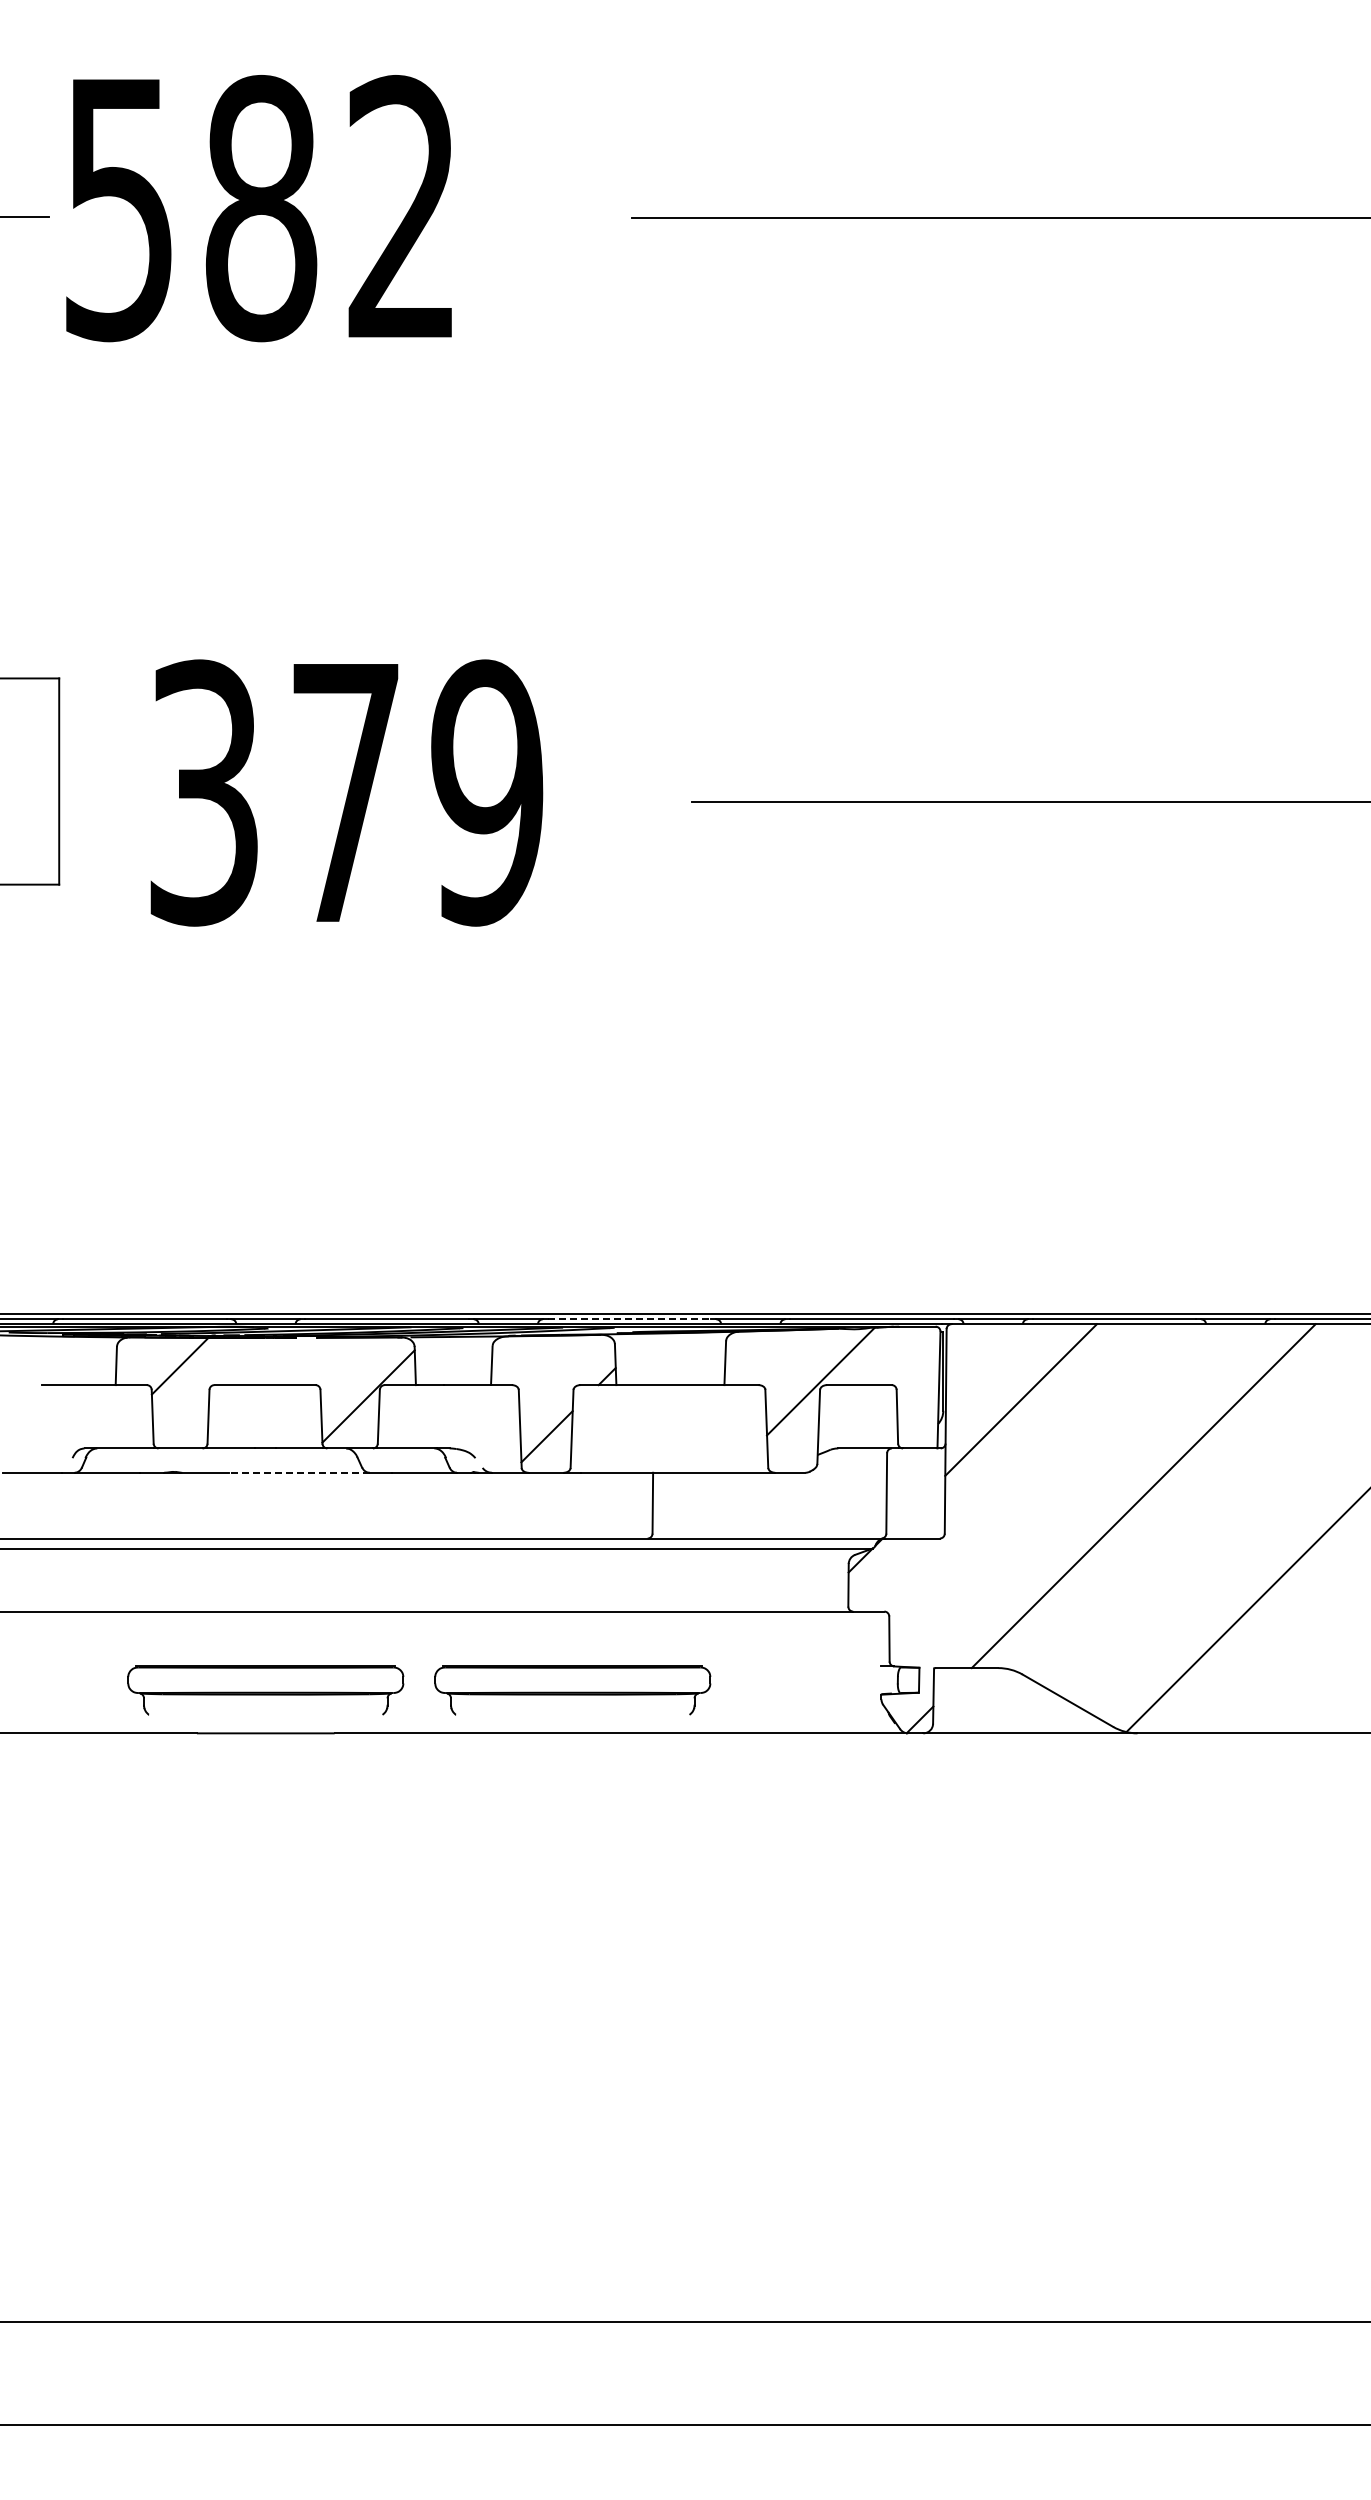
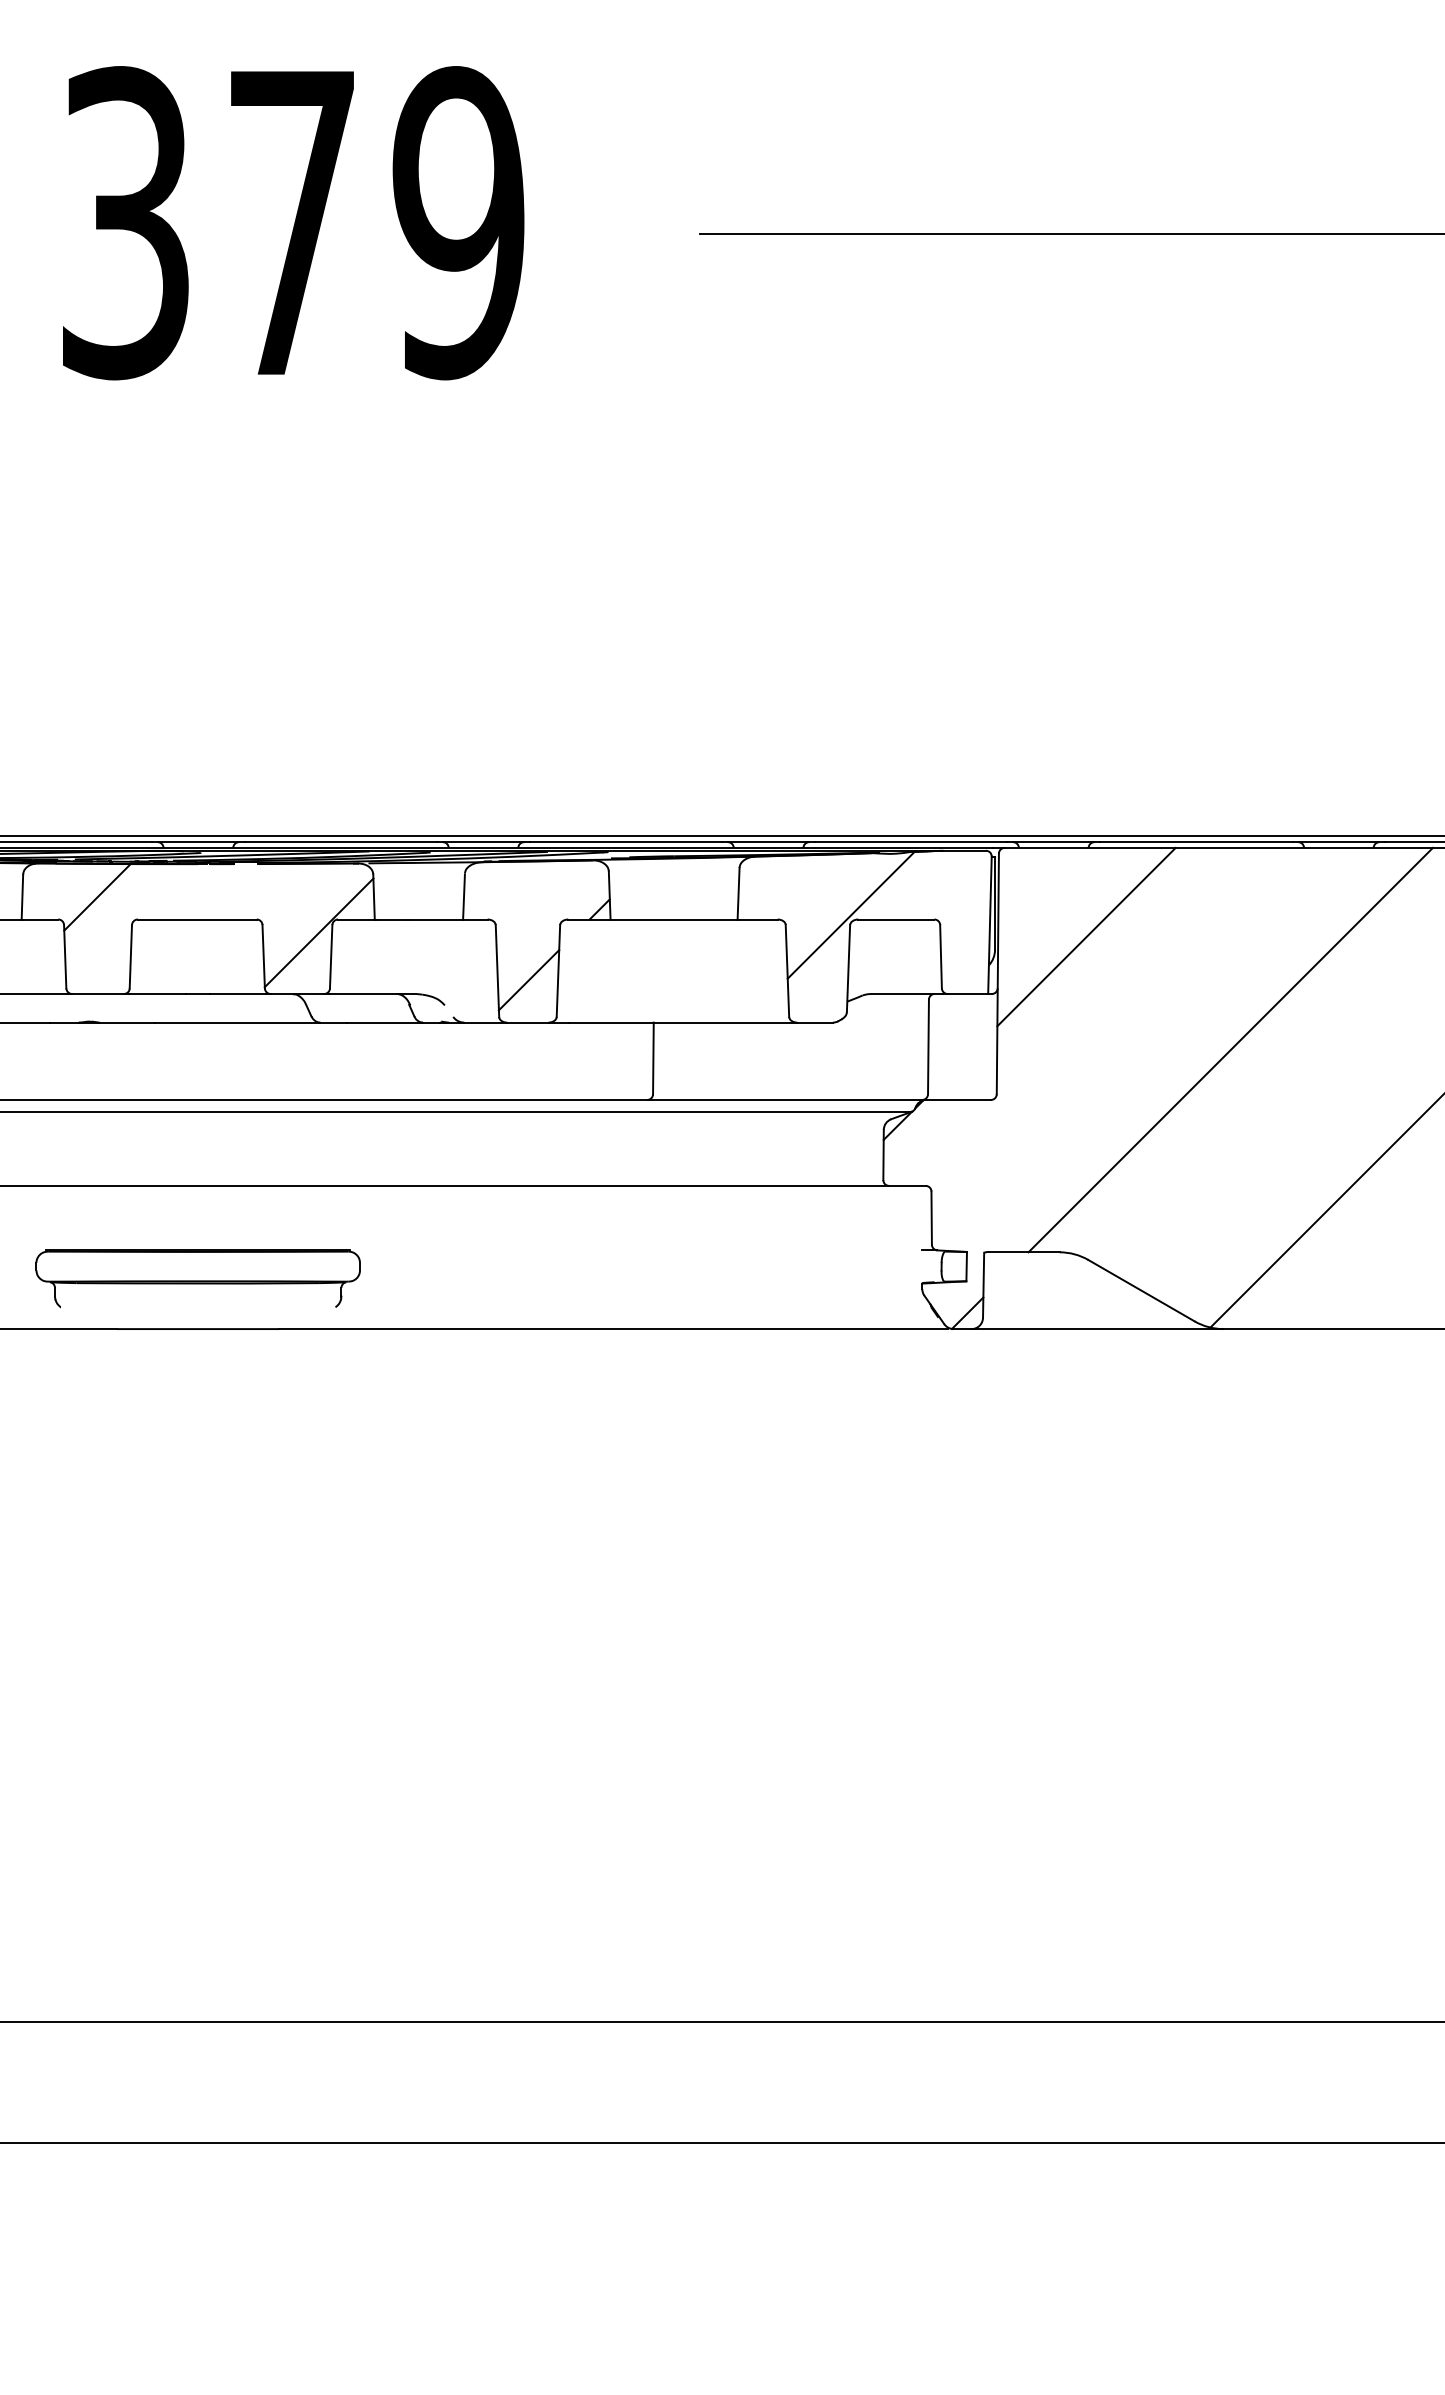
line: (629, 1319) -> (625, 842), dashed -> solid
line: (299, 1472) -> (237, 1022), dashed -> solid
part: (572, 1690) -> (558, 1278), removed

